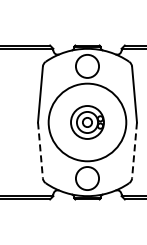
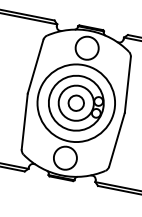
part: (87, 122) -> (76, 103), size x1.67
line: (40, 150) -> (24, 121), dashed -> solid
line: (134, 150) -> (116, 139), dashed -> solid

